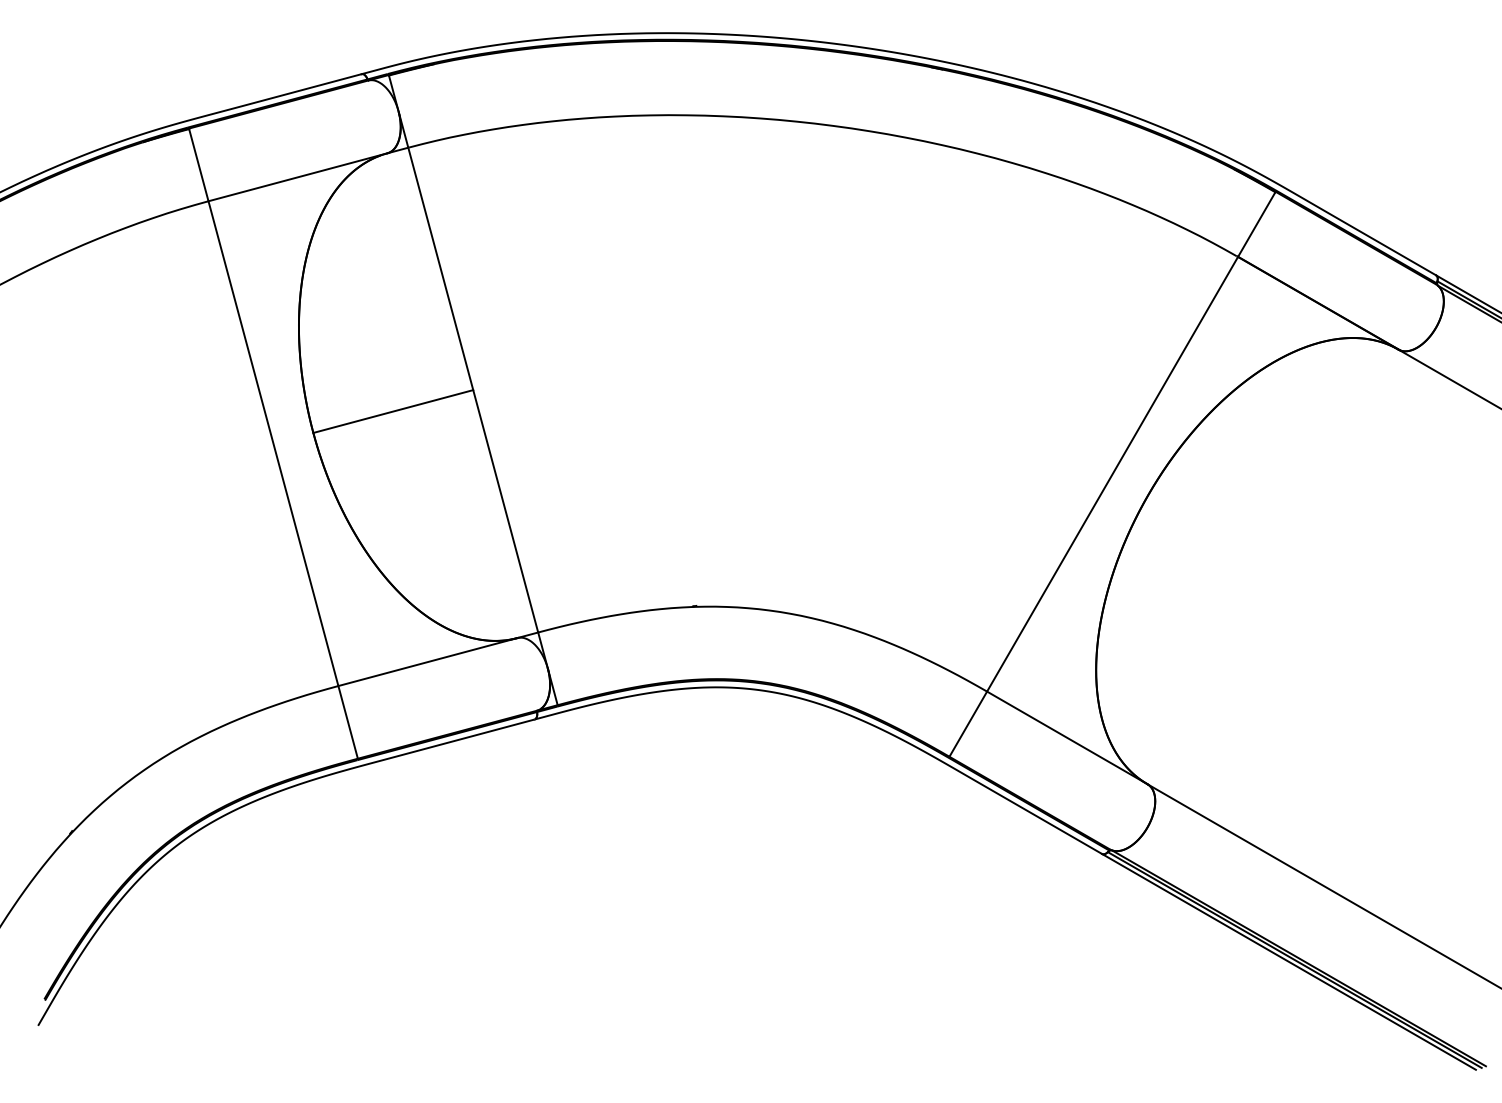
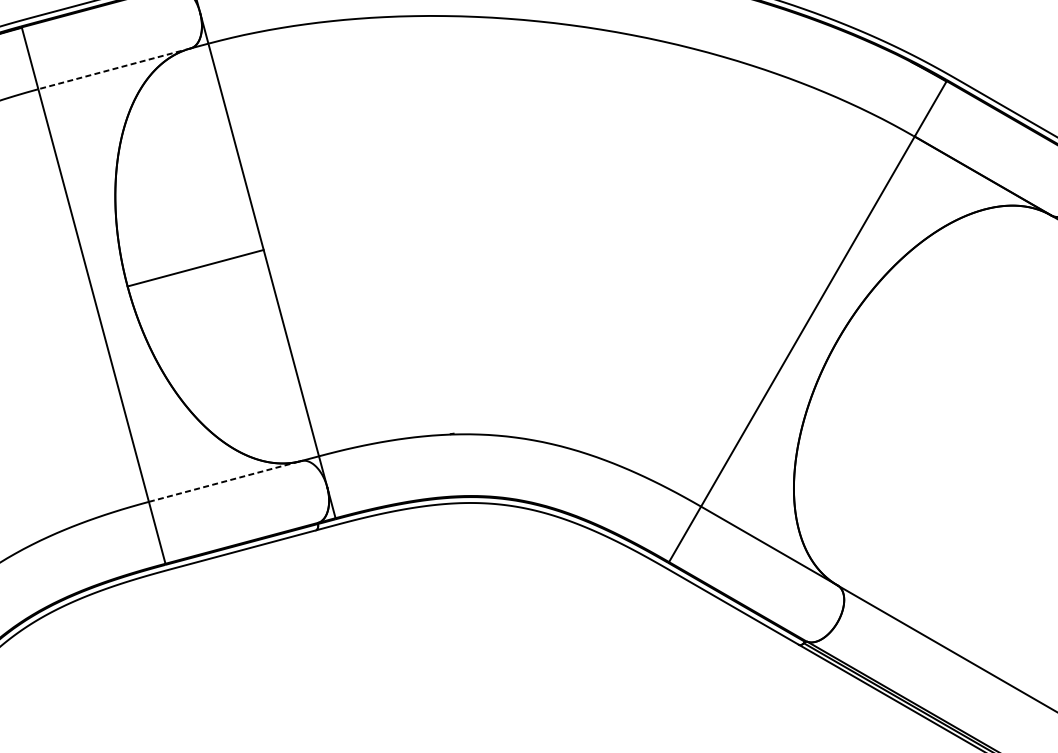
line: (297, 177) -> (114, 69), solid -> dashed
line: (427, 662) -> (224, 481), solid -> dashed

